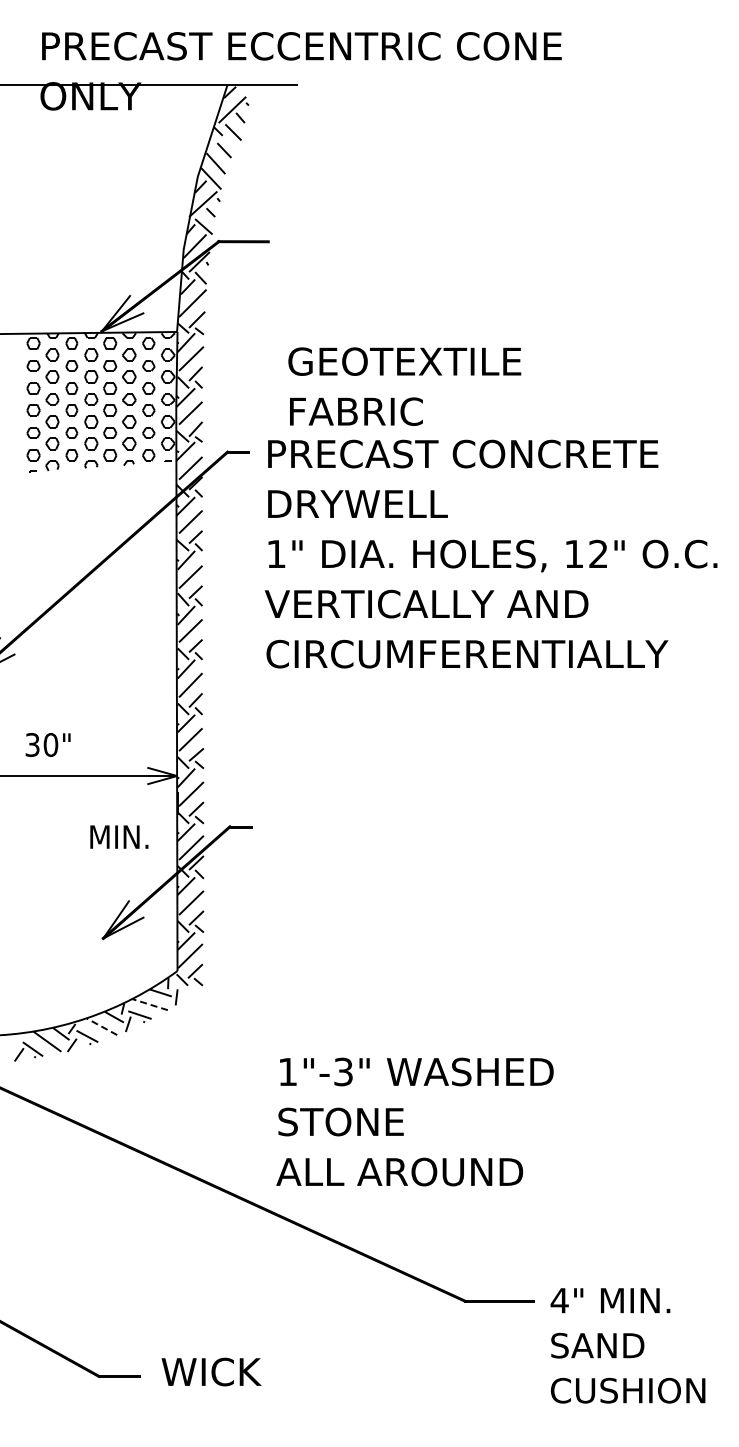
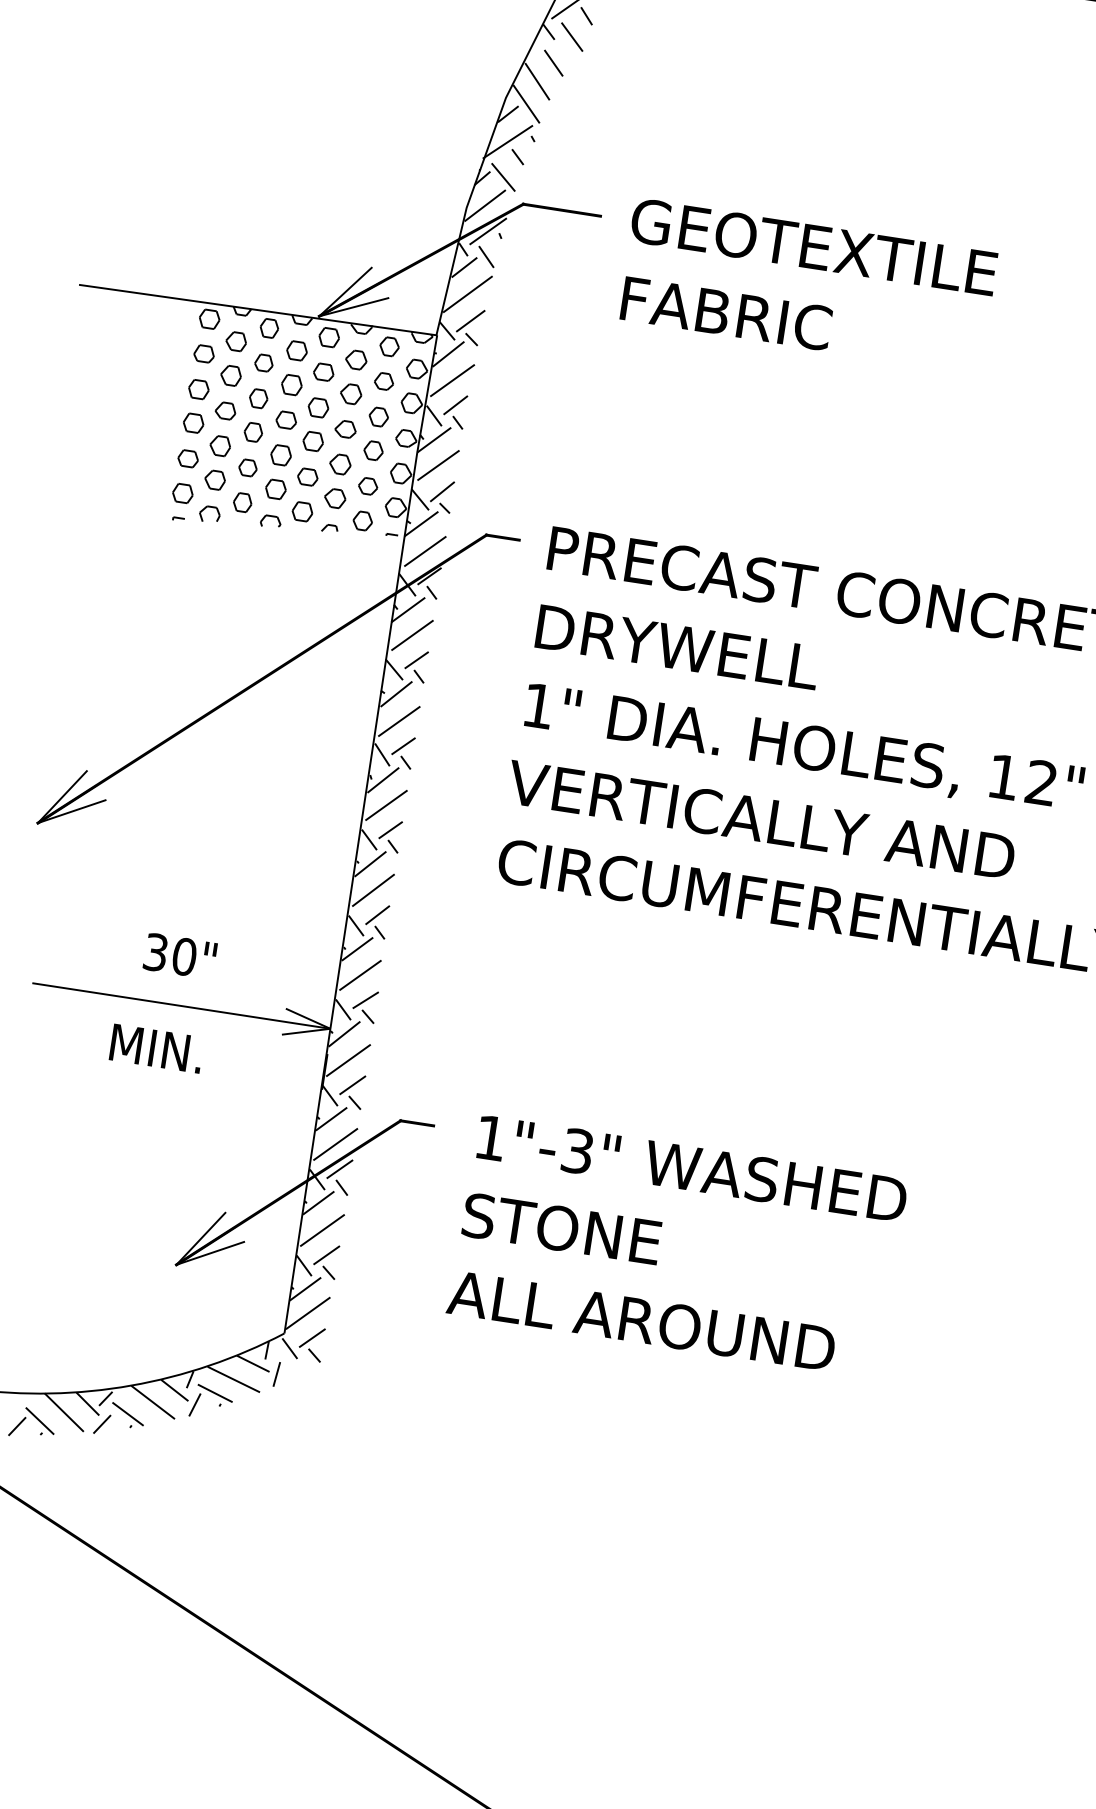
text: (404, 386) -> (807, 285), moved
text: (47, 744) -> (179, 955), moved
text: (119, 836) -> (157, 1047), moved
line: (149, 1004) -> (232, 1379), dashed -> solid
line: (101, 1026) -> (152, 1401), dashed -> solid
text: (414, 1121) -> (676, 1245), moved

